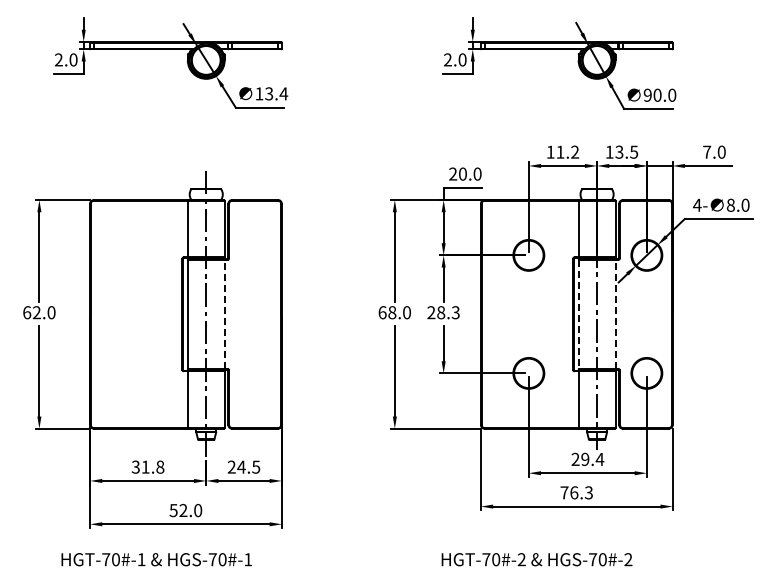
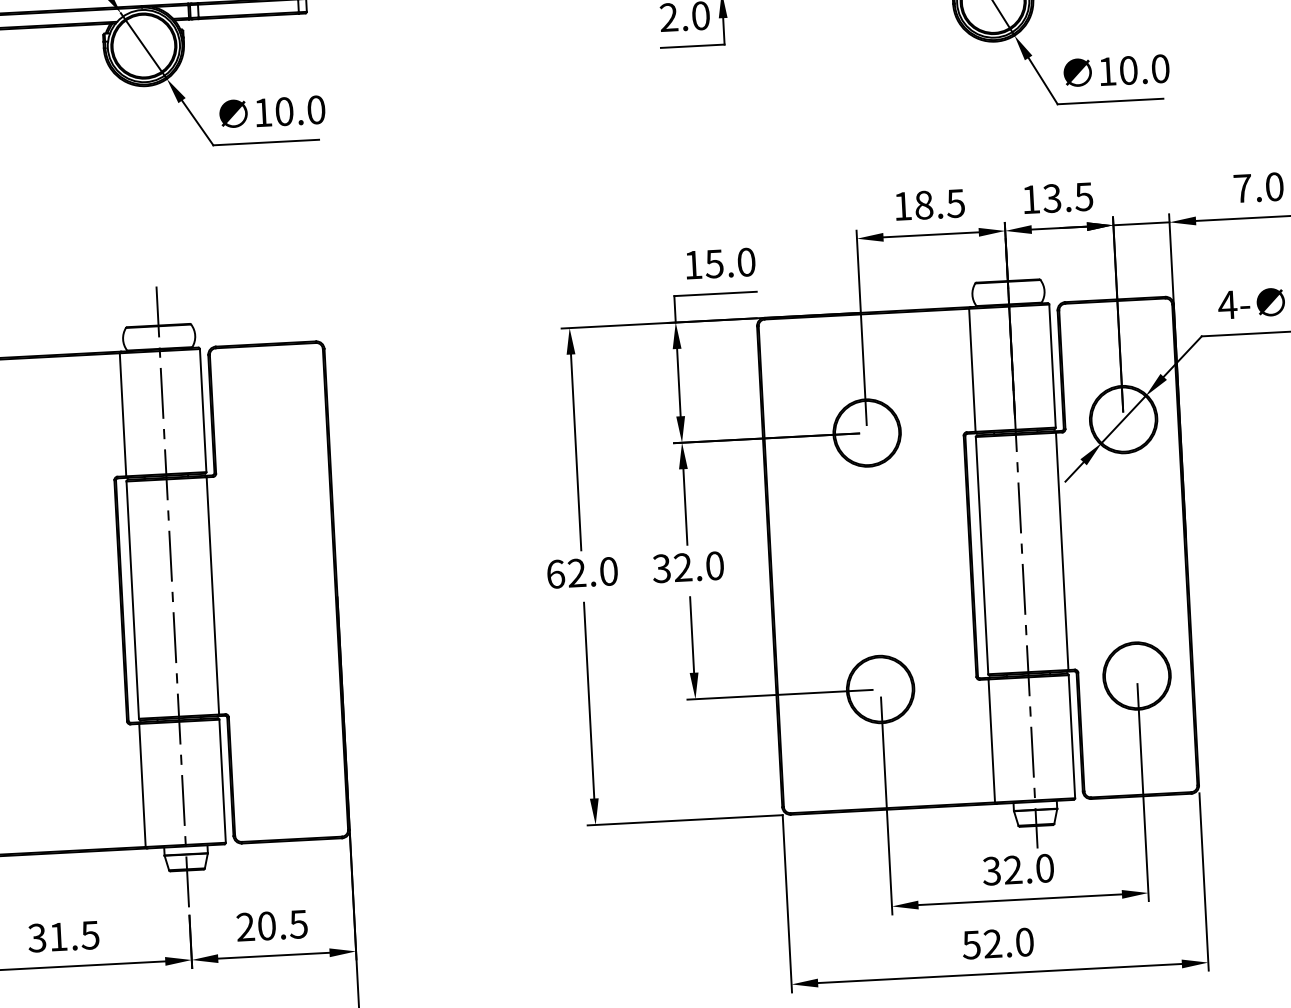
text: (276, 93) -> (300, 109), 13.4 -> 10.0
text: (647, 94) -> (1106, 69), 90.0 -> 10.0
text: (567, 151) -> (939, 202), 11.2 -> 18.5
text: (457, 173) -> (702, 263), 20.0 -> 15.0
text: (392, 312) -> (577, 572), 68.0 -> 62.0
text: (443, 312) -> (688, 566), 28.3 -> 32.0
line: (224, 314) -> (212, 596), dashed -> solid
line: (578, 314) -> (981, 555), dashed -> solid
line: (615, 314) -> (1062, 551), dashed -> solid
text: (587, 459) -> (1017, 869), 29.4 -> 32.0
text: (160, 466) -> (90, 933), 31.8 -> 31.5
text: (241, 466) -> (266, 924), 24.5 -> 20.5
text: (576, 492) -> (997, 942), 76.3 -> 52.0

